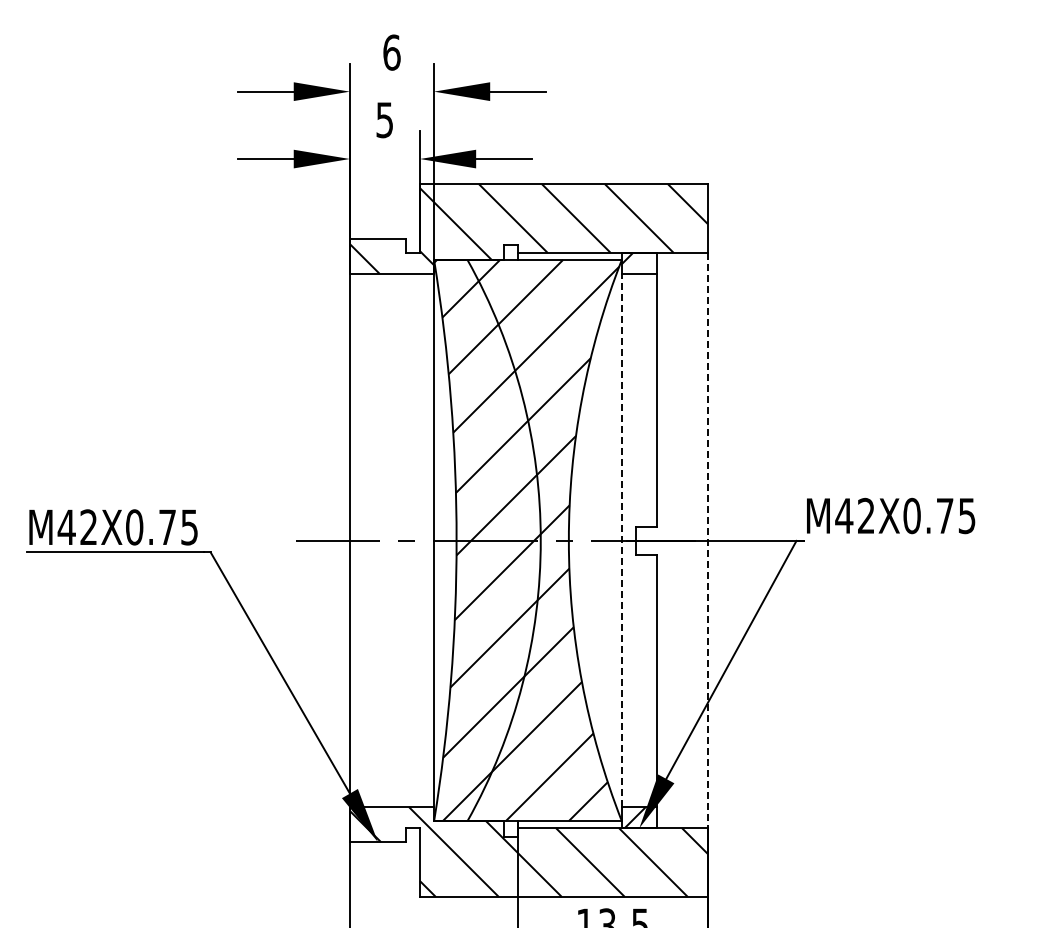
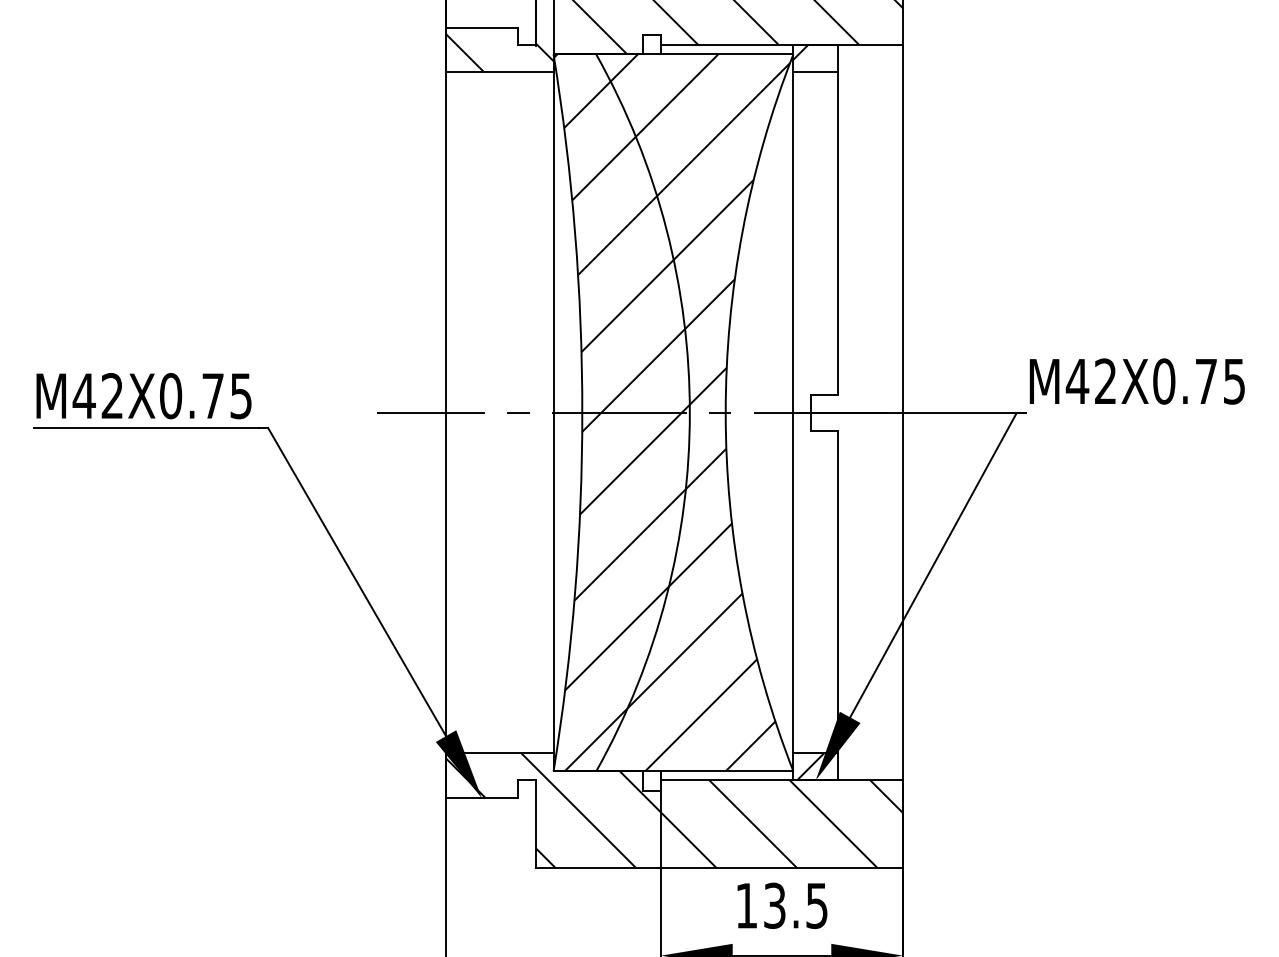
line: (621, 540) -> (792, 412), dashed -> solid
line: (707, 540) -> (902, 412), dashed -> solid

